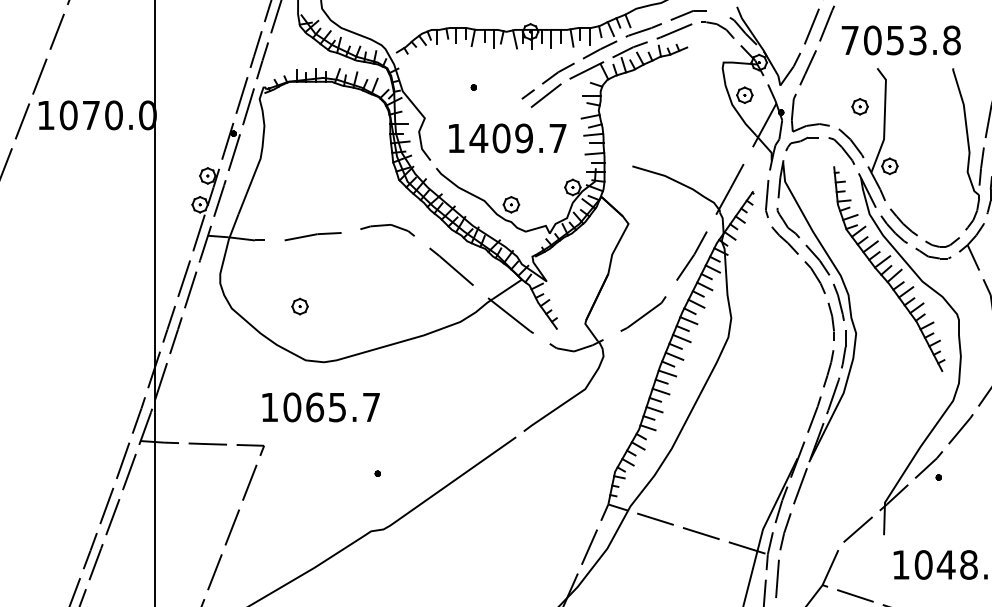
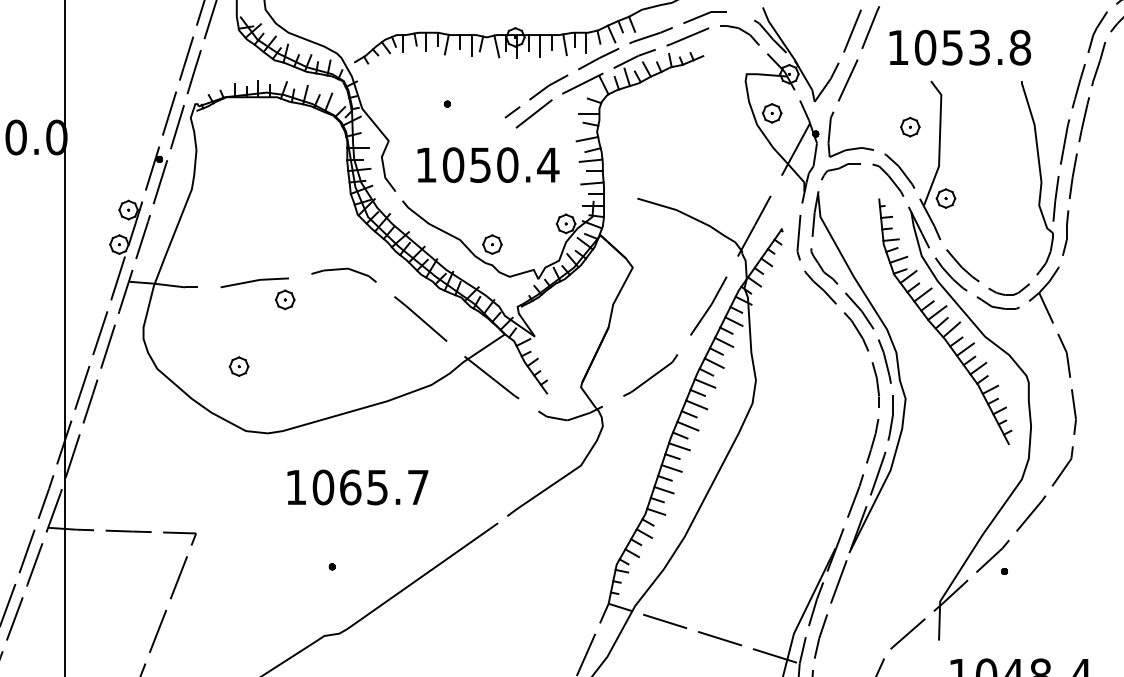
text: (849, 40) -> (897, 47), 7053.8 -> 1053.8
text: (518, 138) -> (500, 165), 1409.7 -> 1050.4
part: (338, 250) -> (285, 299), added
text: (320, 407) -> (357, 487), moved

